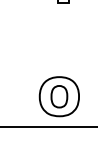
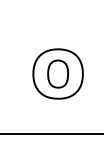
part: (58, 96) -> (56, 73), moved

